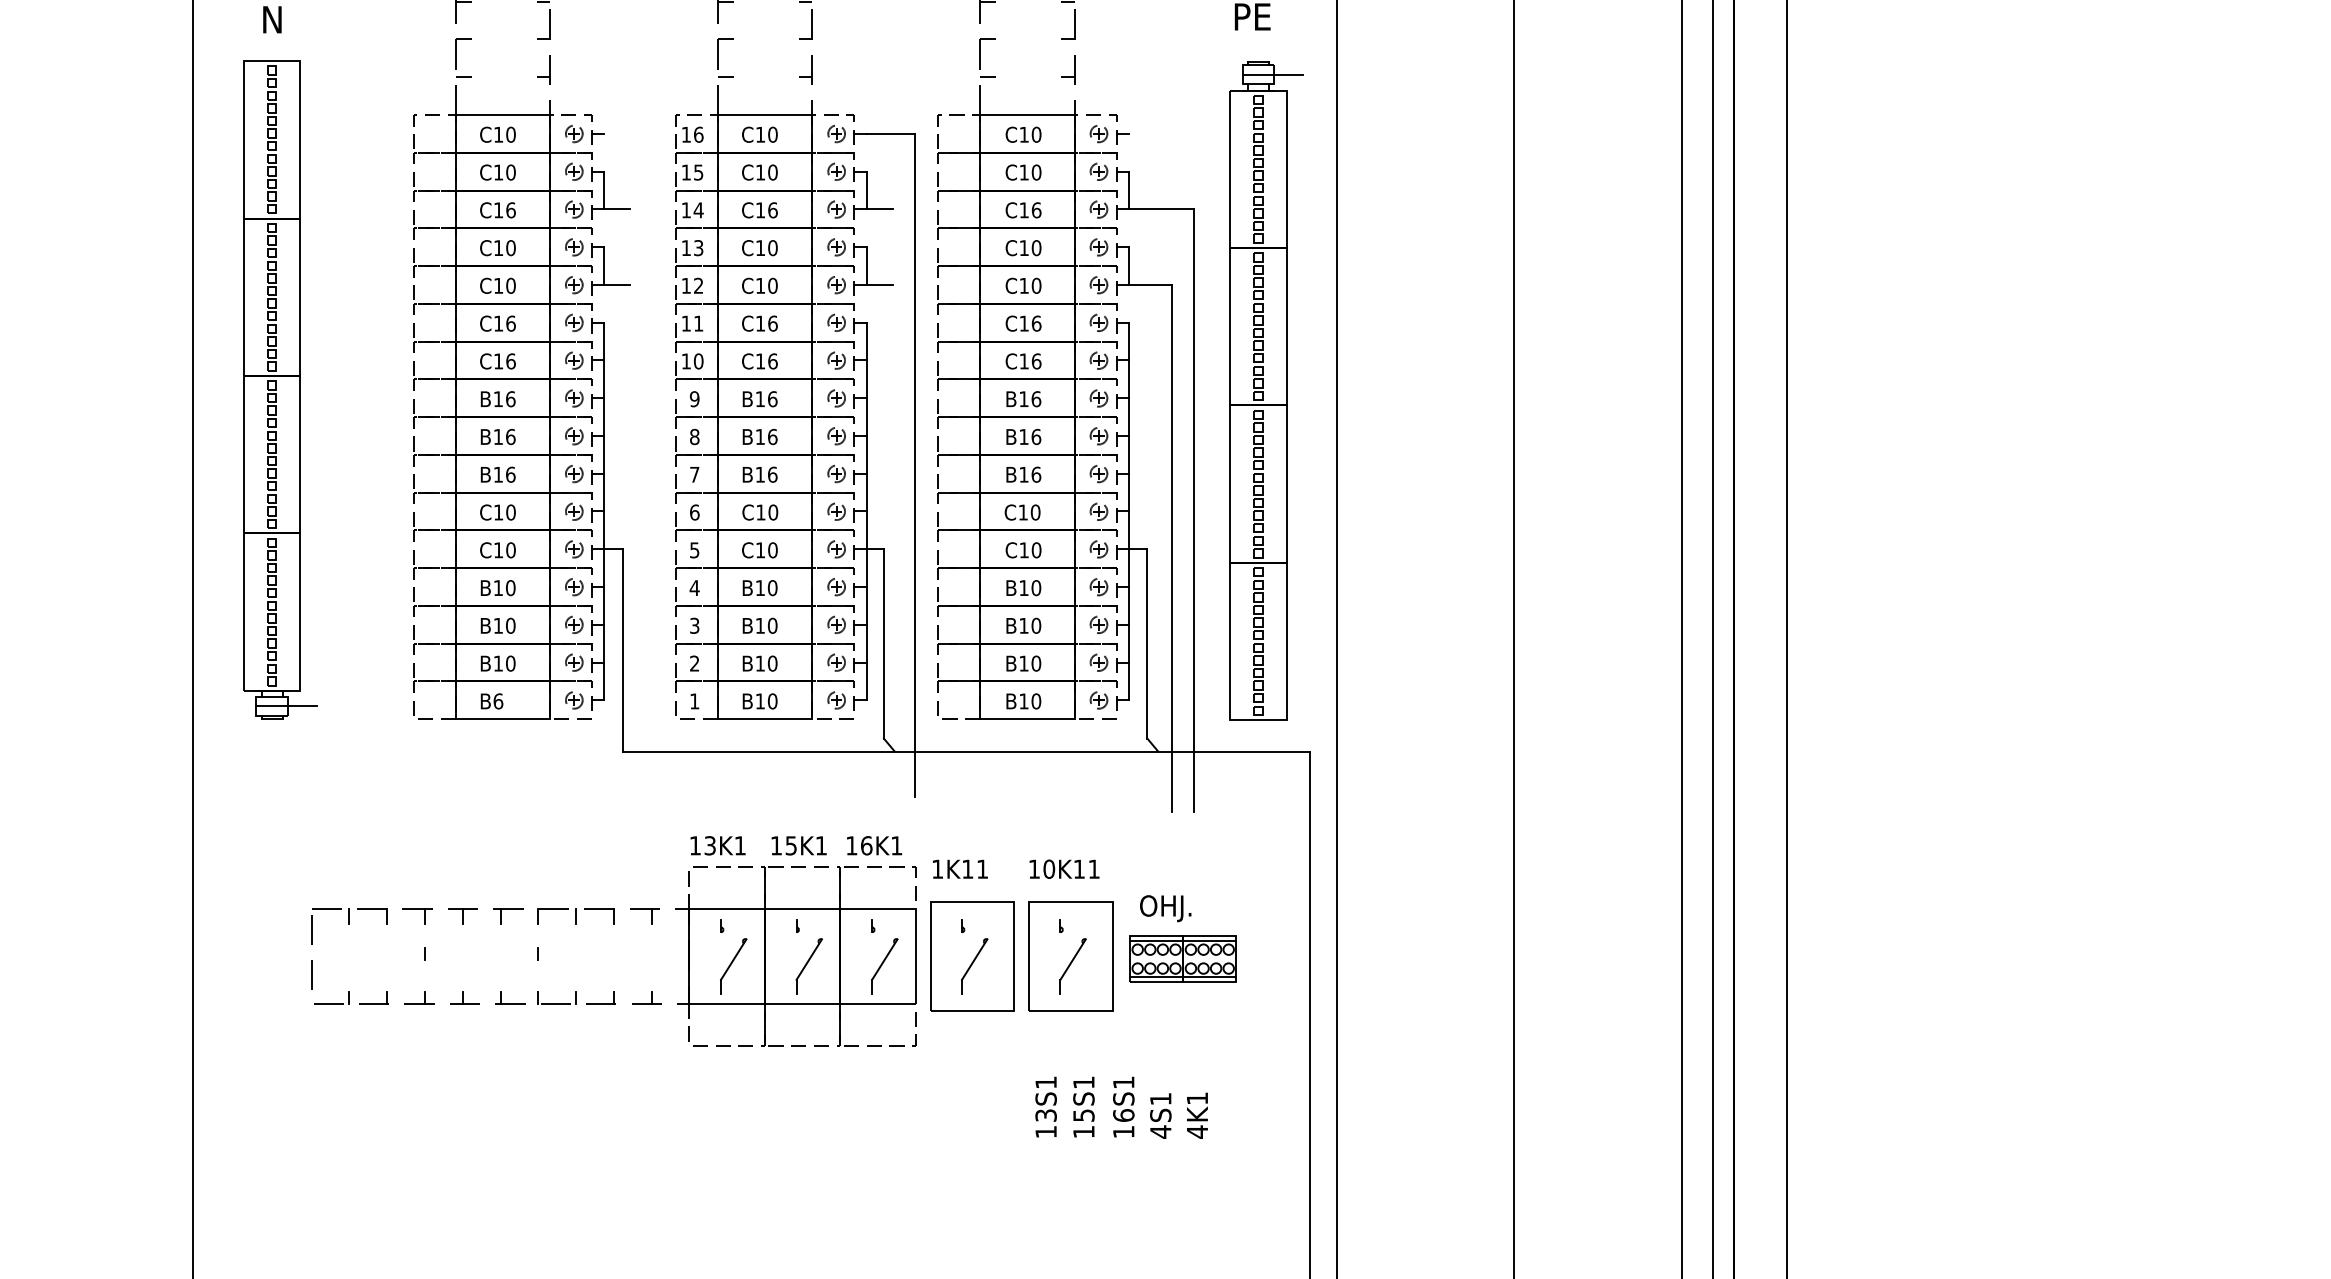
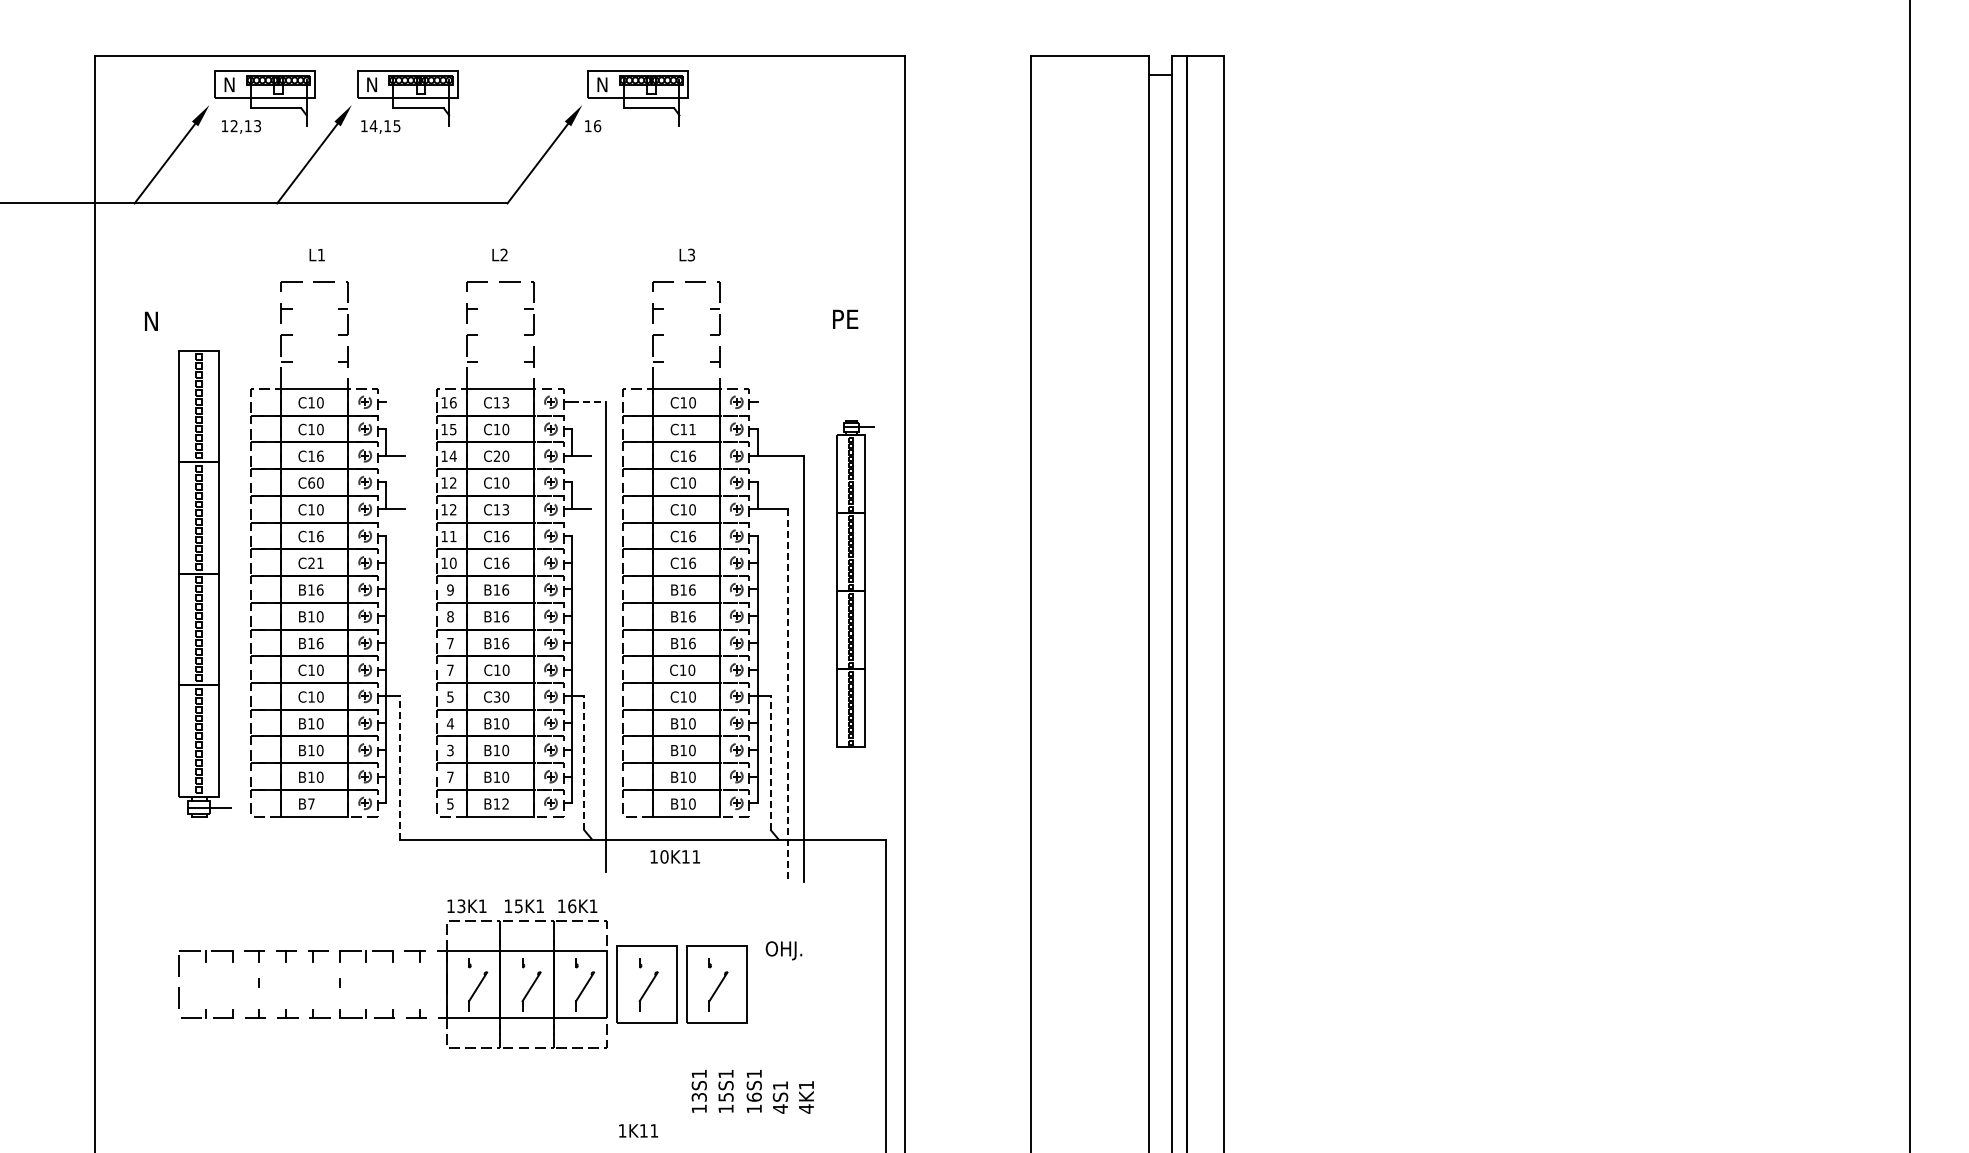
text: (772, 134) -> (505, 402), C10 -> C13
line: (891, 134) -> (589, 402), solid -> dashed
text: (1036, 172) -> (692, 429), C10 -> C11
text: (766, 209) -> (501, 455), C16 -> C20
text: (498, 247) -> (311, 482), C10 -> C60
text: (698, 248) -> (453, 483), 13 -> 12
text: (772, 285) -> (505, 509), C10 -> C13
text: (504, 360) -> (315, 562), C16 -> C21
part: (279, 389) -> (204, 583), moved
part: (1266, 389) -> (855, 583), size x0.7
text: (511, 436) -> (320, 616), B16 -> B10
text: (694, 511) -> (450, 669), 6 -> 7
text: (759, 549) -> (496, 696), C10 -> C30
line: (1172, 549) -> (788, 696), solid -> dashed
line: (883, 642) -> (584, 762), solid -> dashed
line: (1148, 642) -> (771, 762), solid -> dashed
line: (622, 649) -> (399, 767), solid -> dashed
text: (694, 662) -> (450, 776), 2 -> 7
text: (498, 700) -> (311, 803), B6 -> B7
text: (694, 700) -> (450, 803), 1 -> 5
text: (772, 700) -> (505, 803), B10 -> B12
text: (960, 868) -> (638, 1130), moved
text: (1063, 868) -> (674, 856), moved
part: (1183, 959) -> (796, 986), removed

